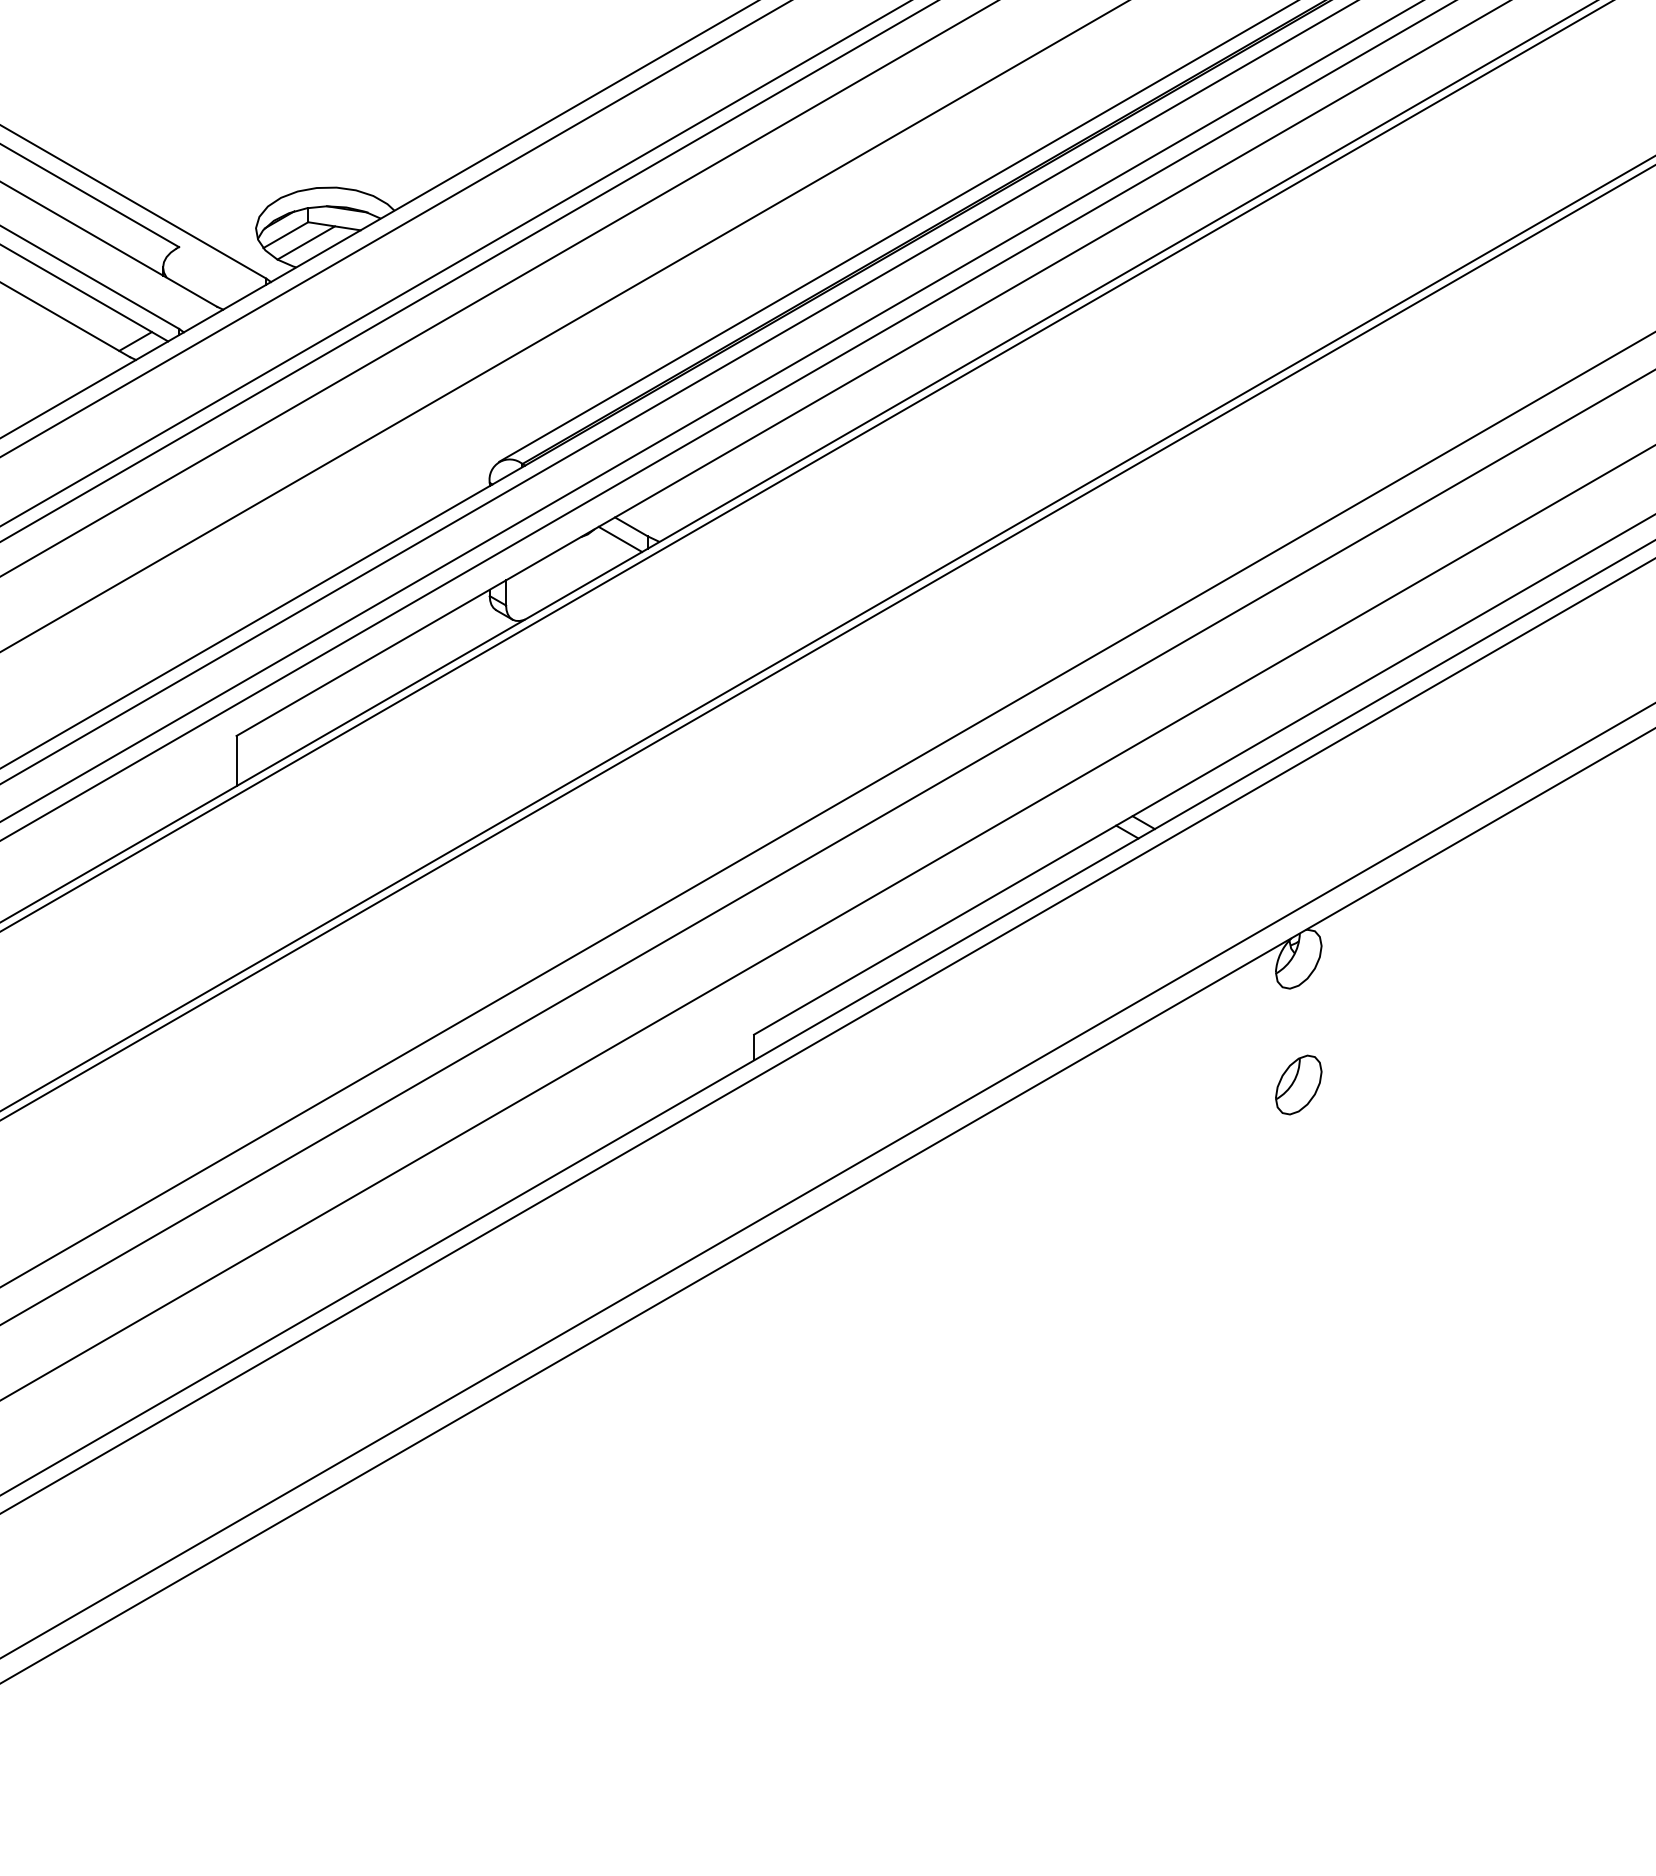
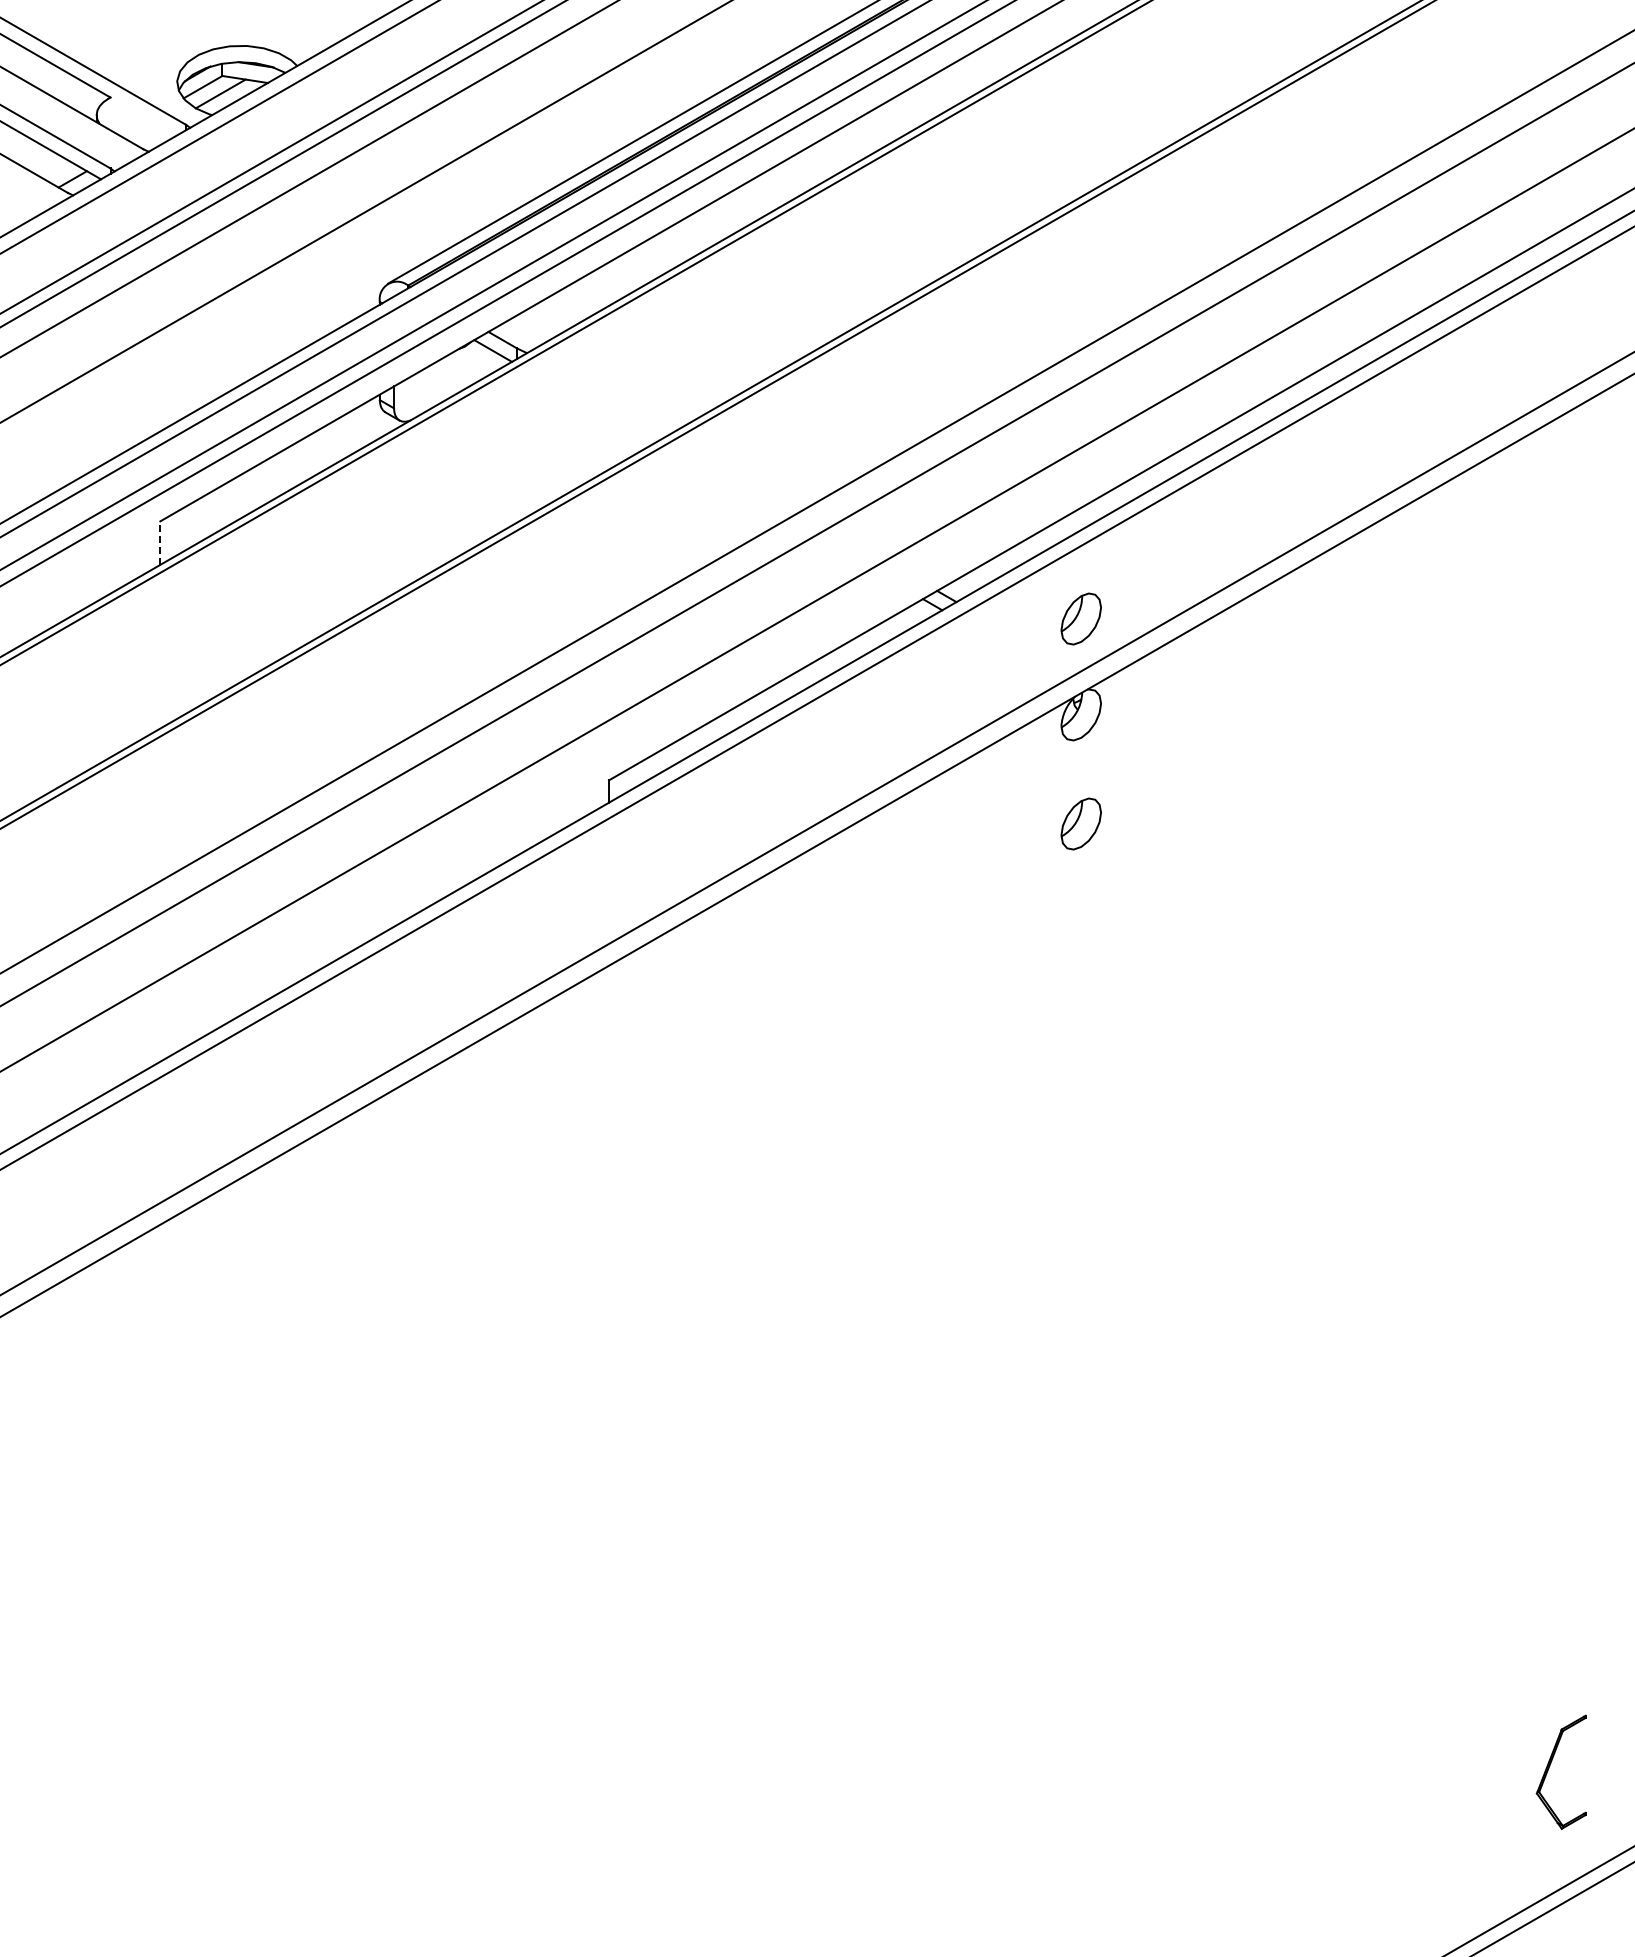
line: (236, 761) -> (160, 543), solid -> dashed
part: (1297, 847) -> (1080, 618), added

